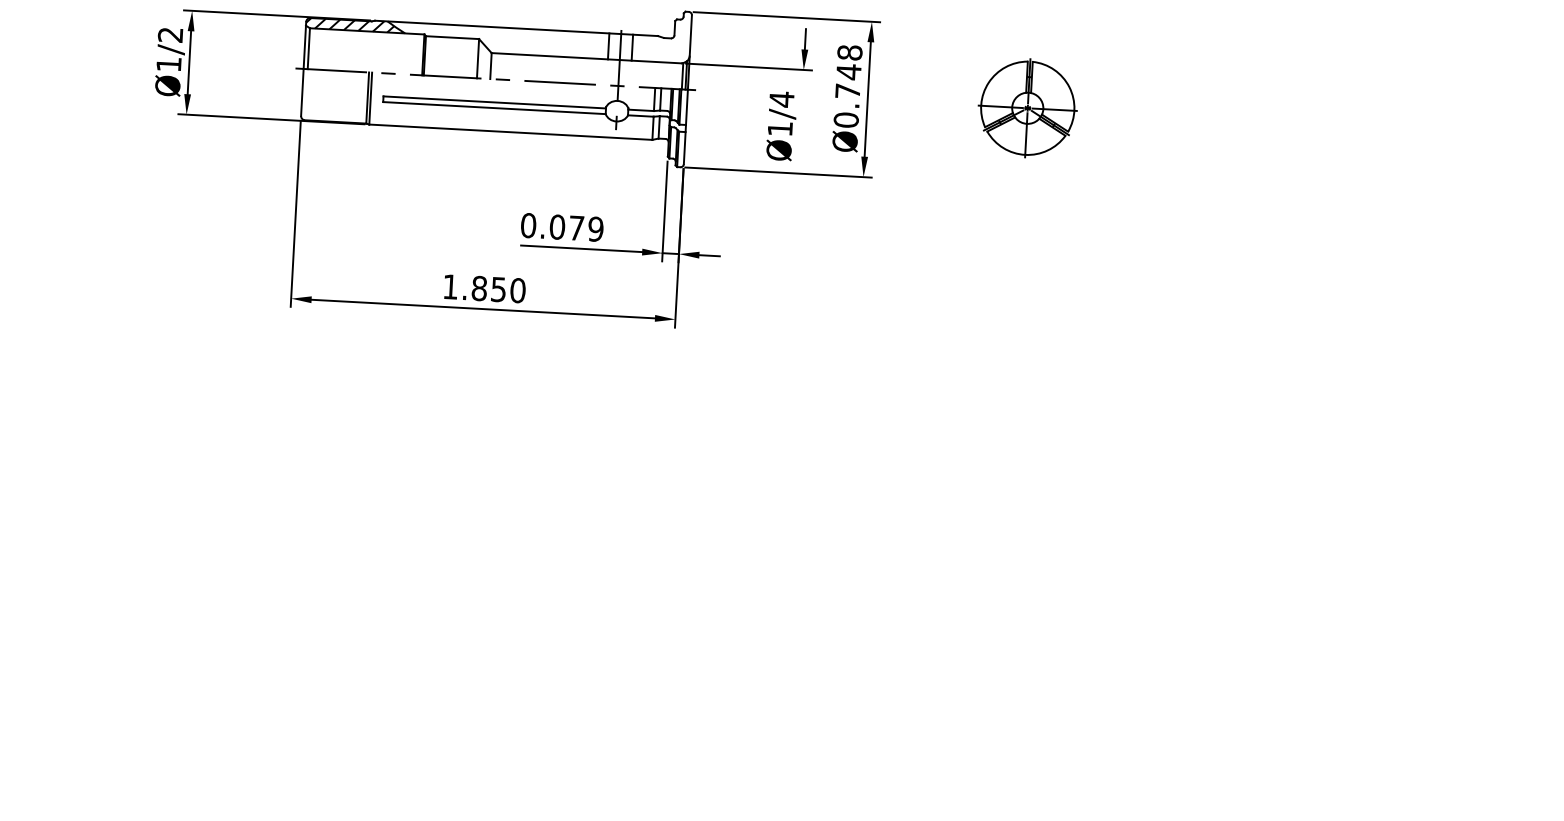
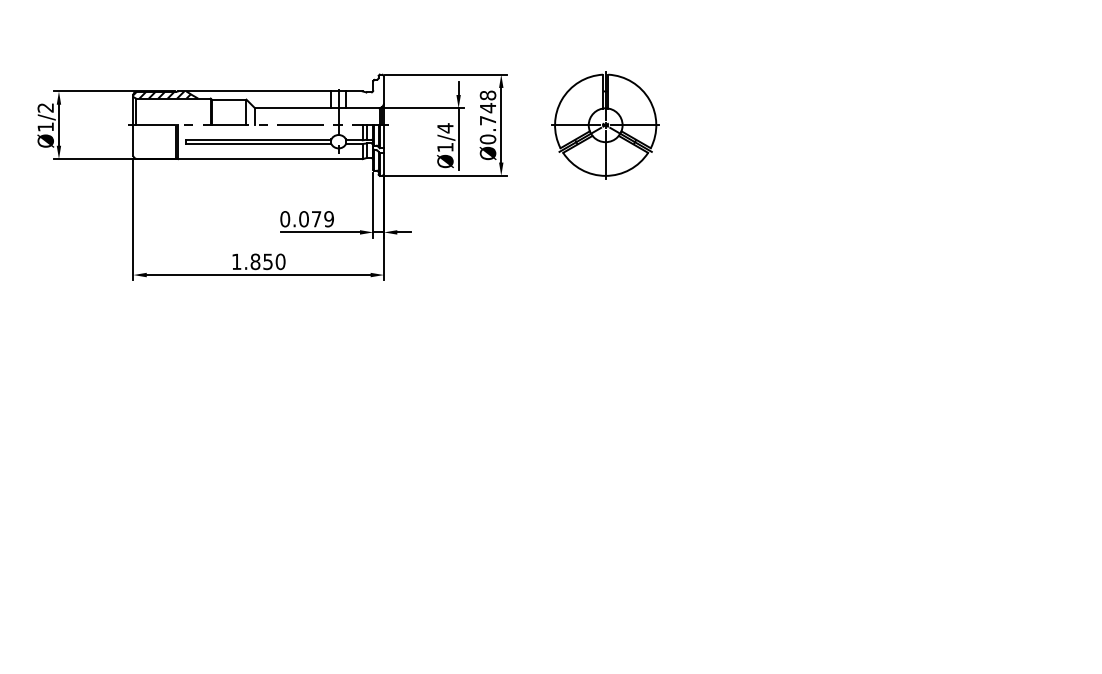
part: (1027, 108) -> (605, 125), size x1.67
line: (801, 116) -> (458, 138), added

